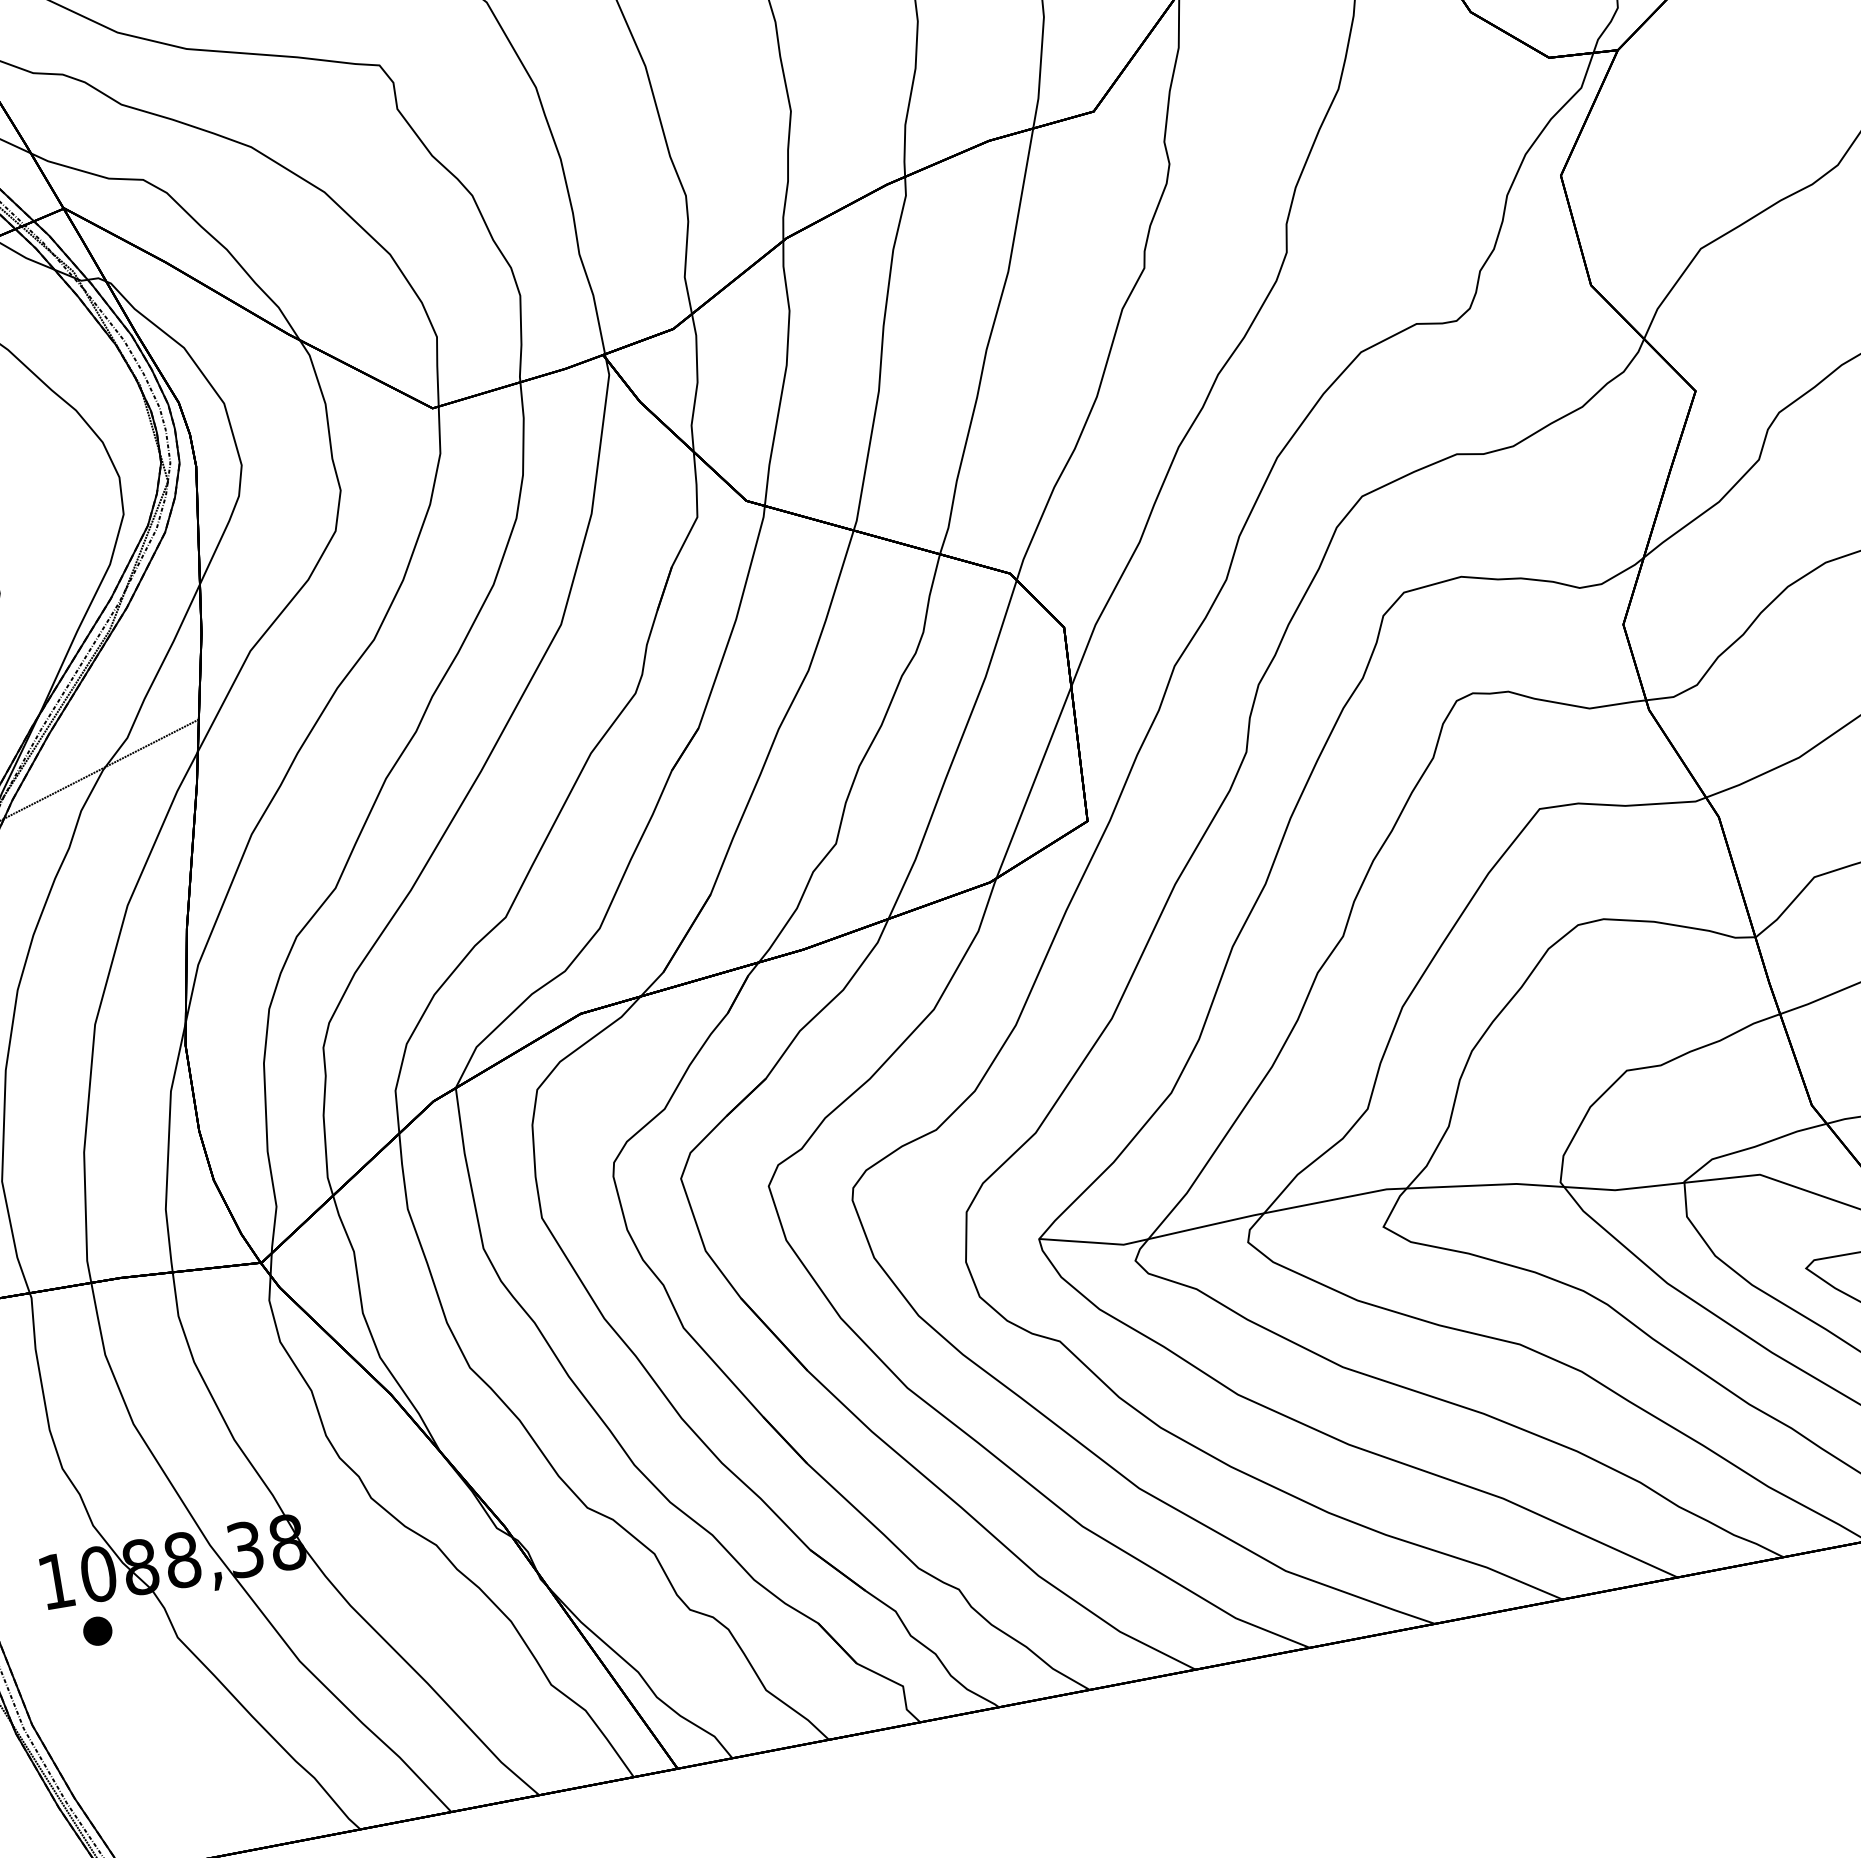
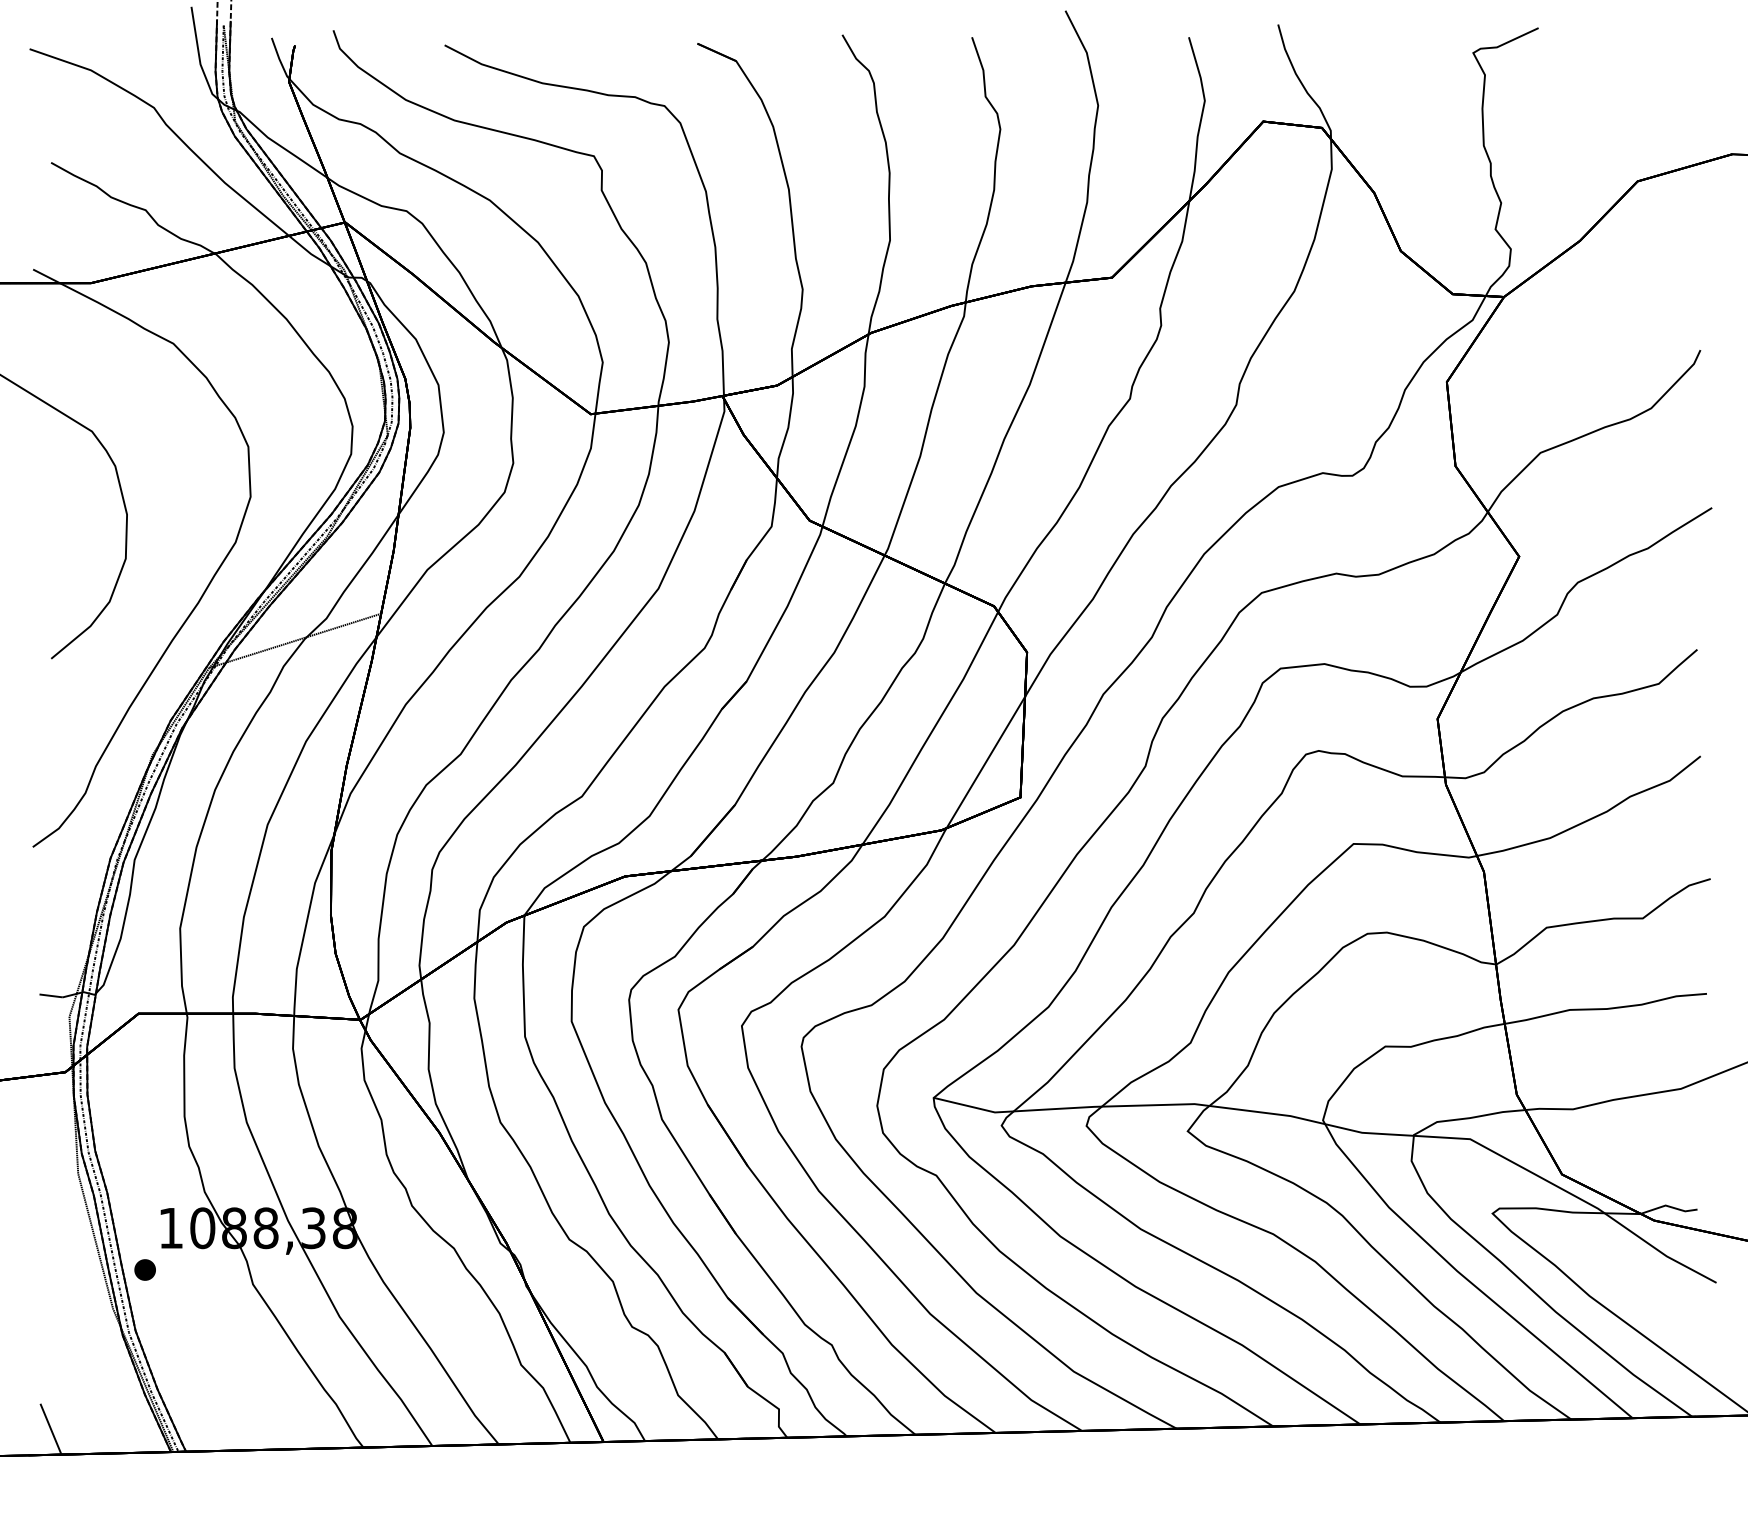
part: (96, 1630) -> (144, 1269), moved

